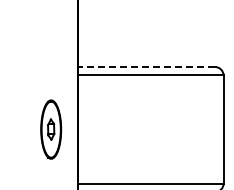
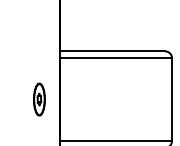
line: (145, 66) -> (111, 51), dashed -> solid
part: (51, 129) -> (39, 99), size x0.71

